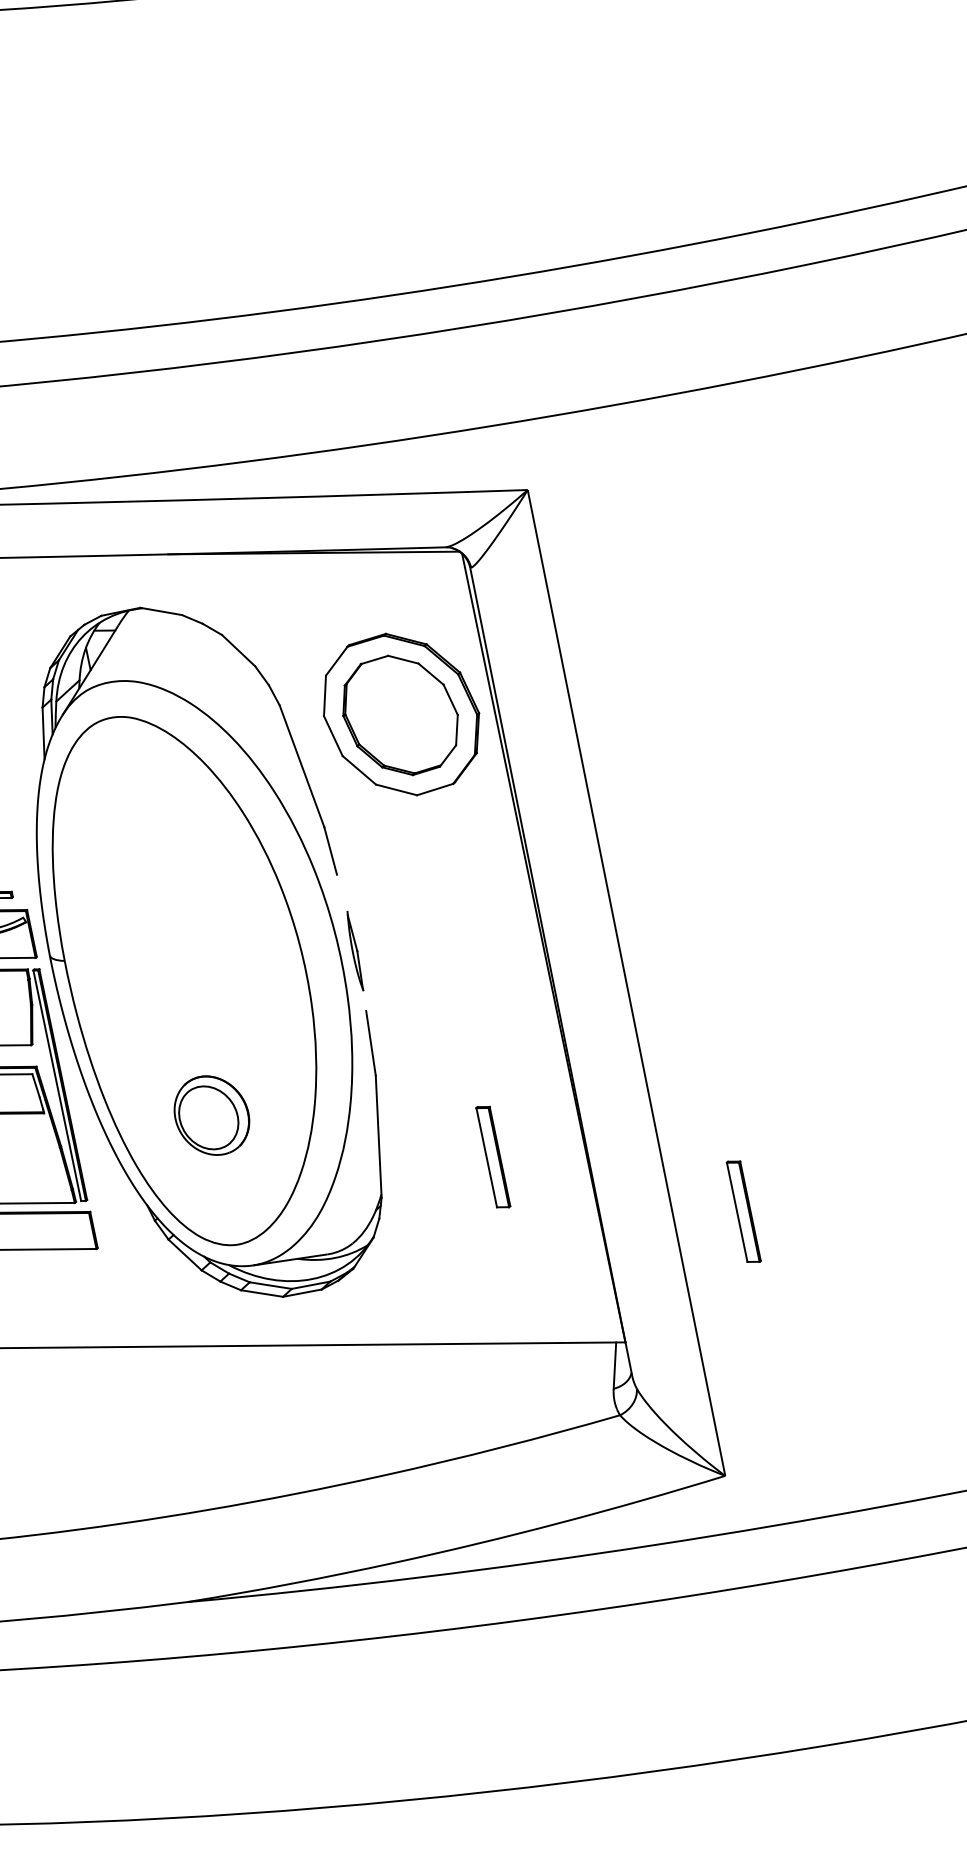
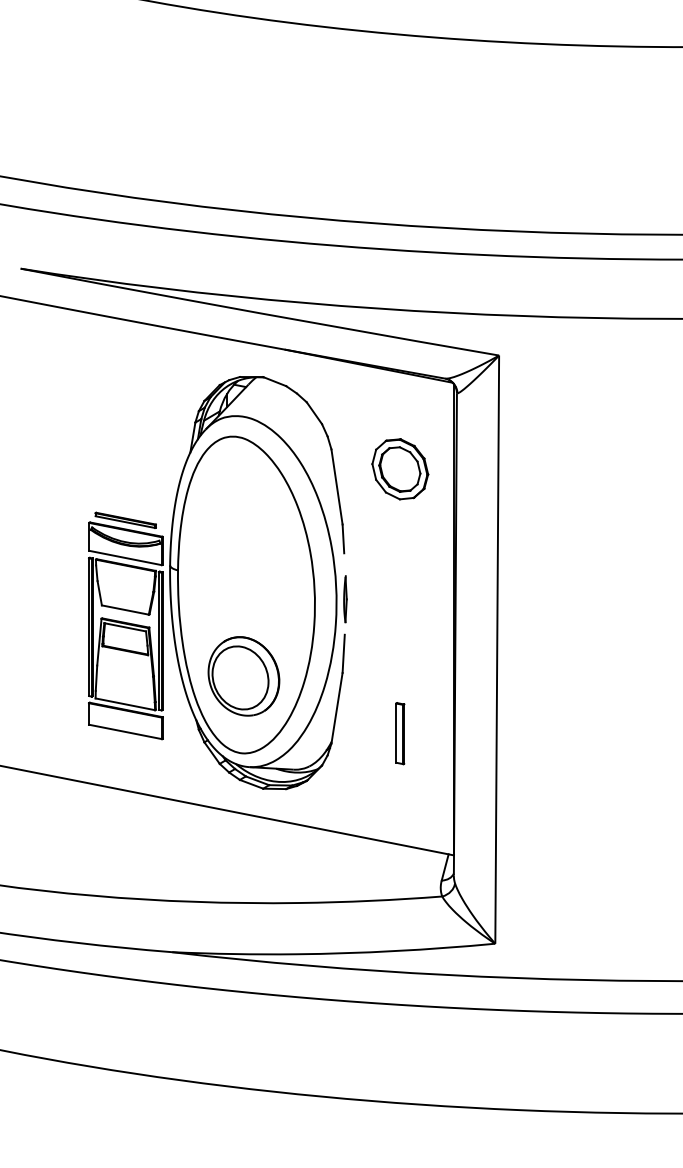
part: (402, 714) -> (400, 469), size x0.62
part: (211, 1115) -> (243, 676), size x1.67
part: (744, 1211) -> (537, 794), removed

